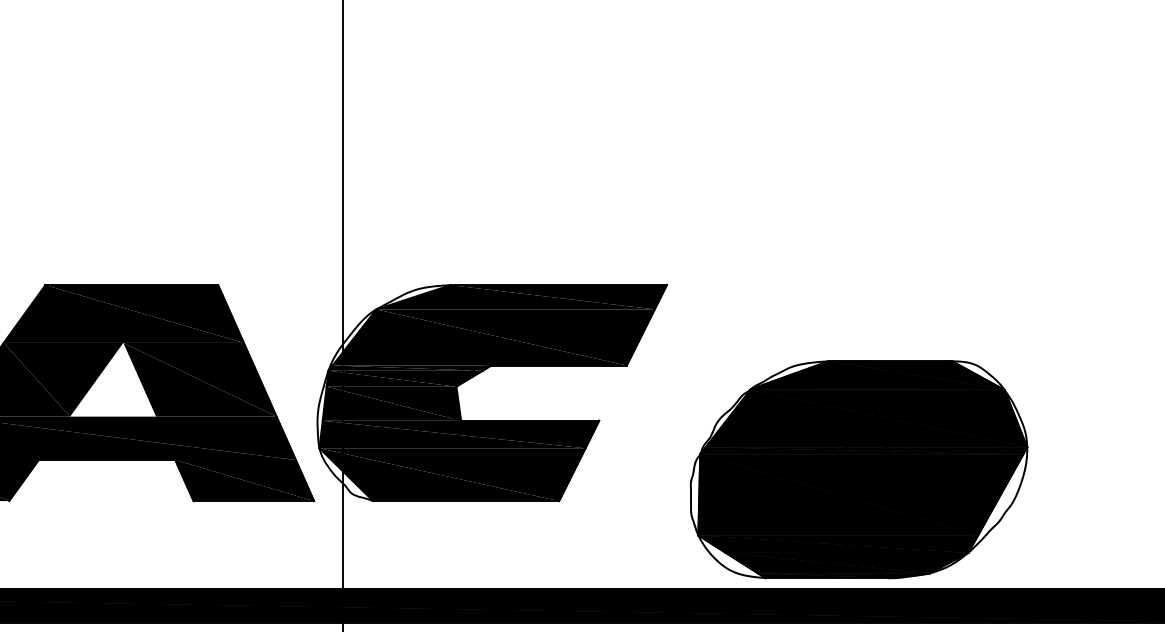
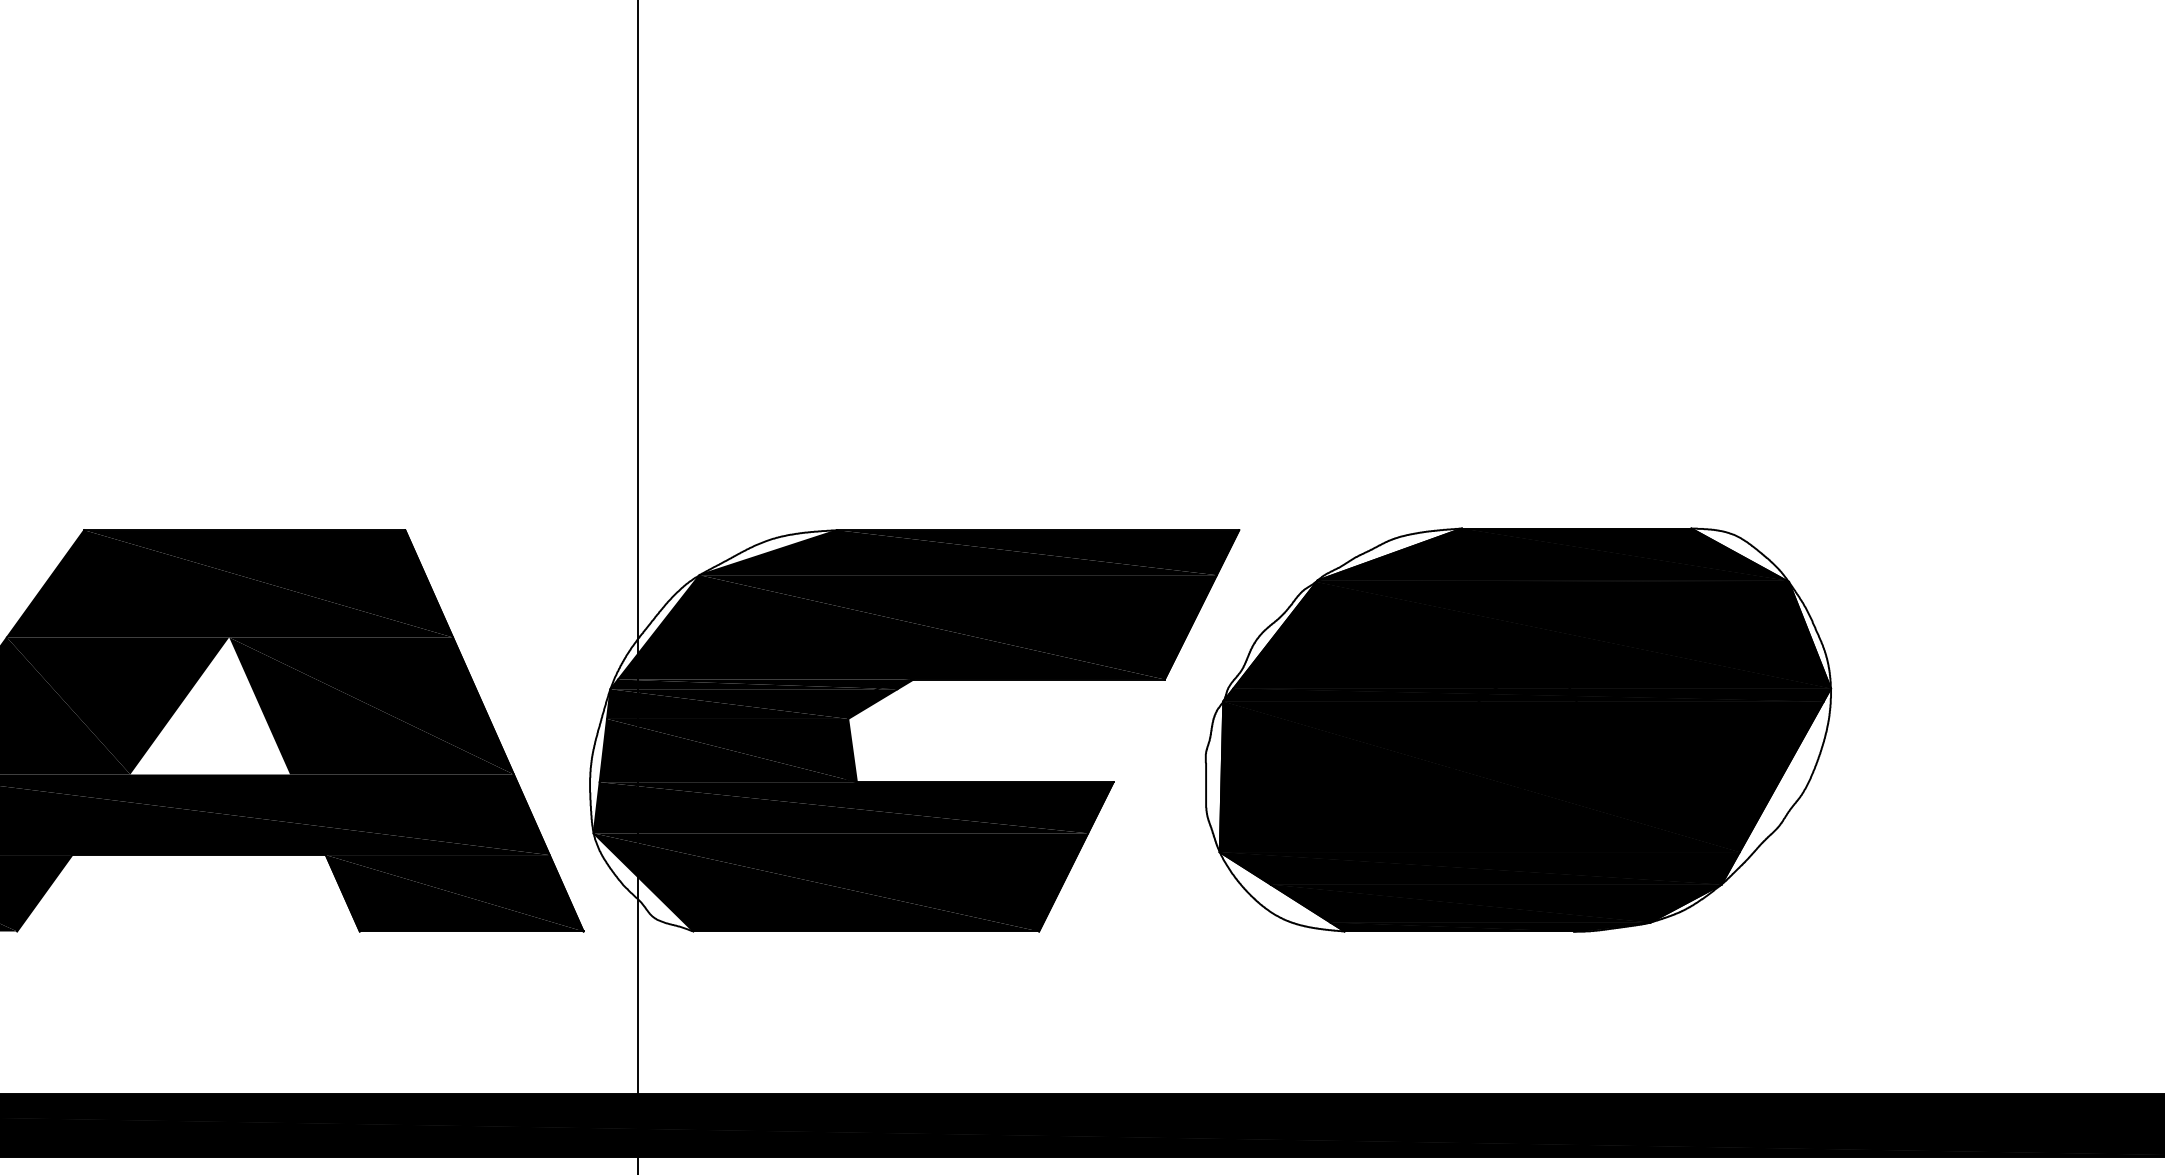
part: (859, 469) -> (1519, 729), moved

